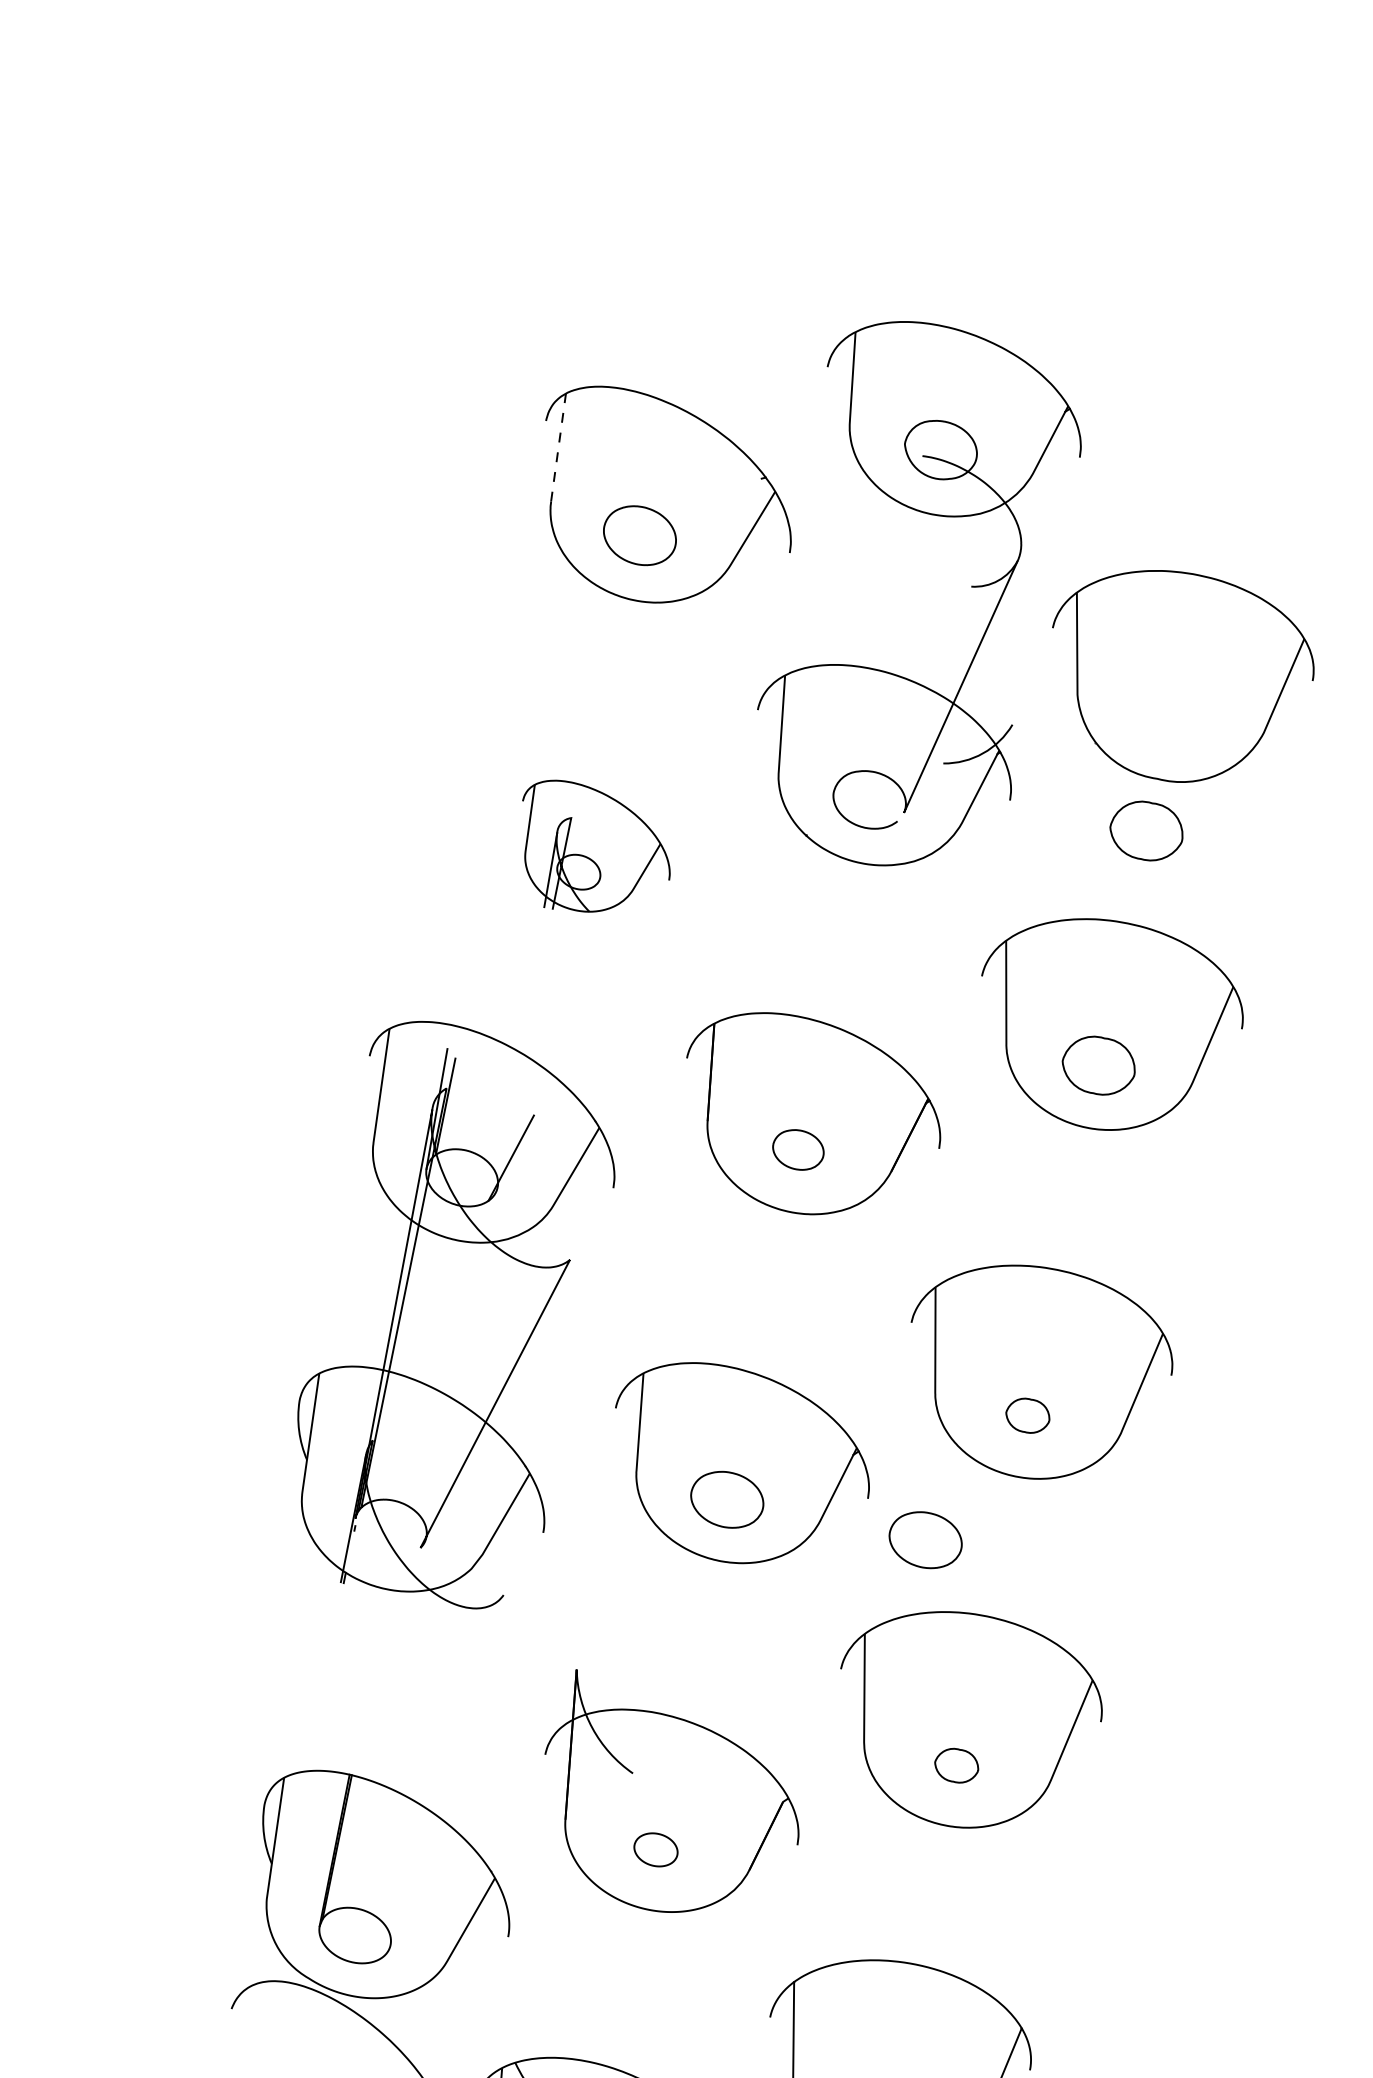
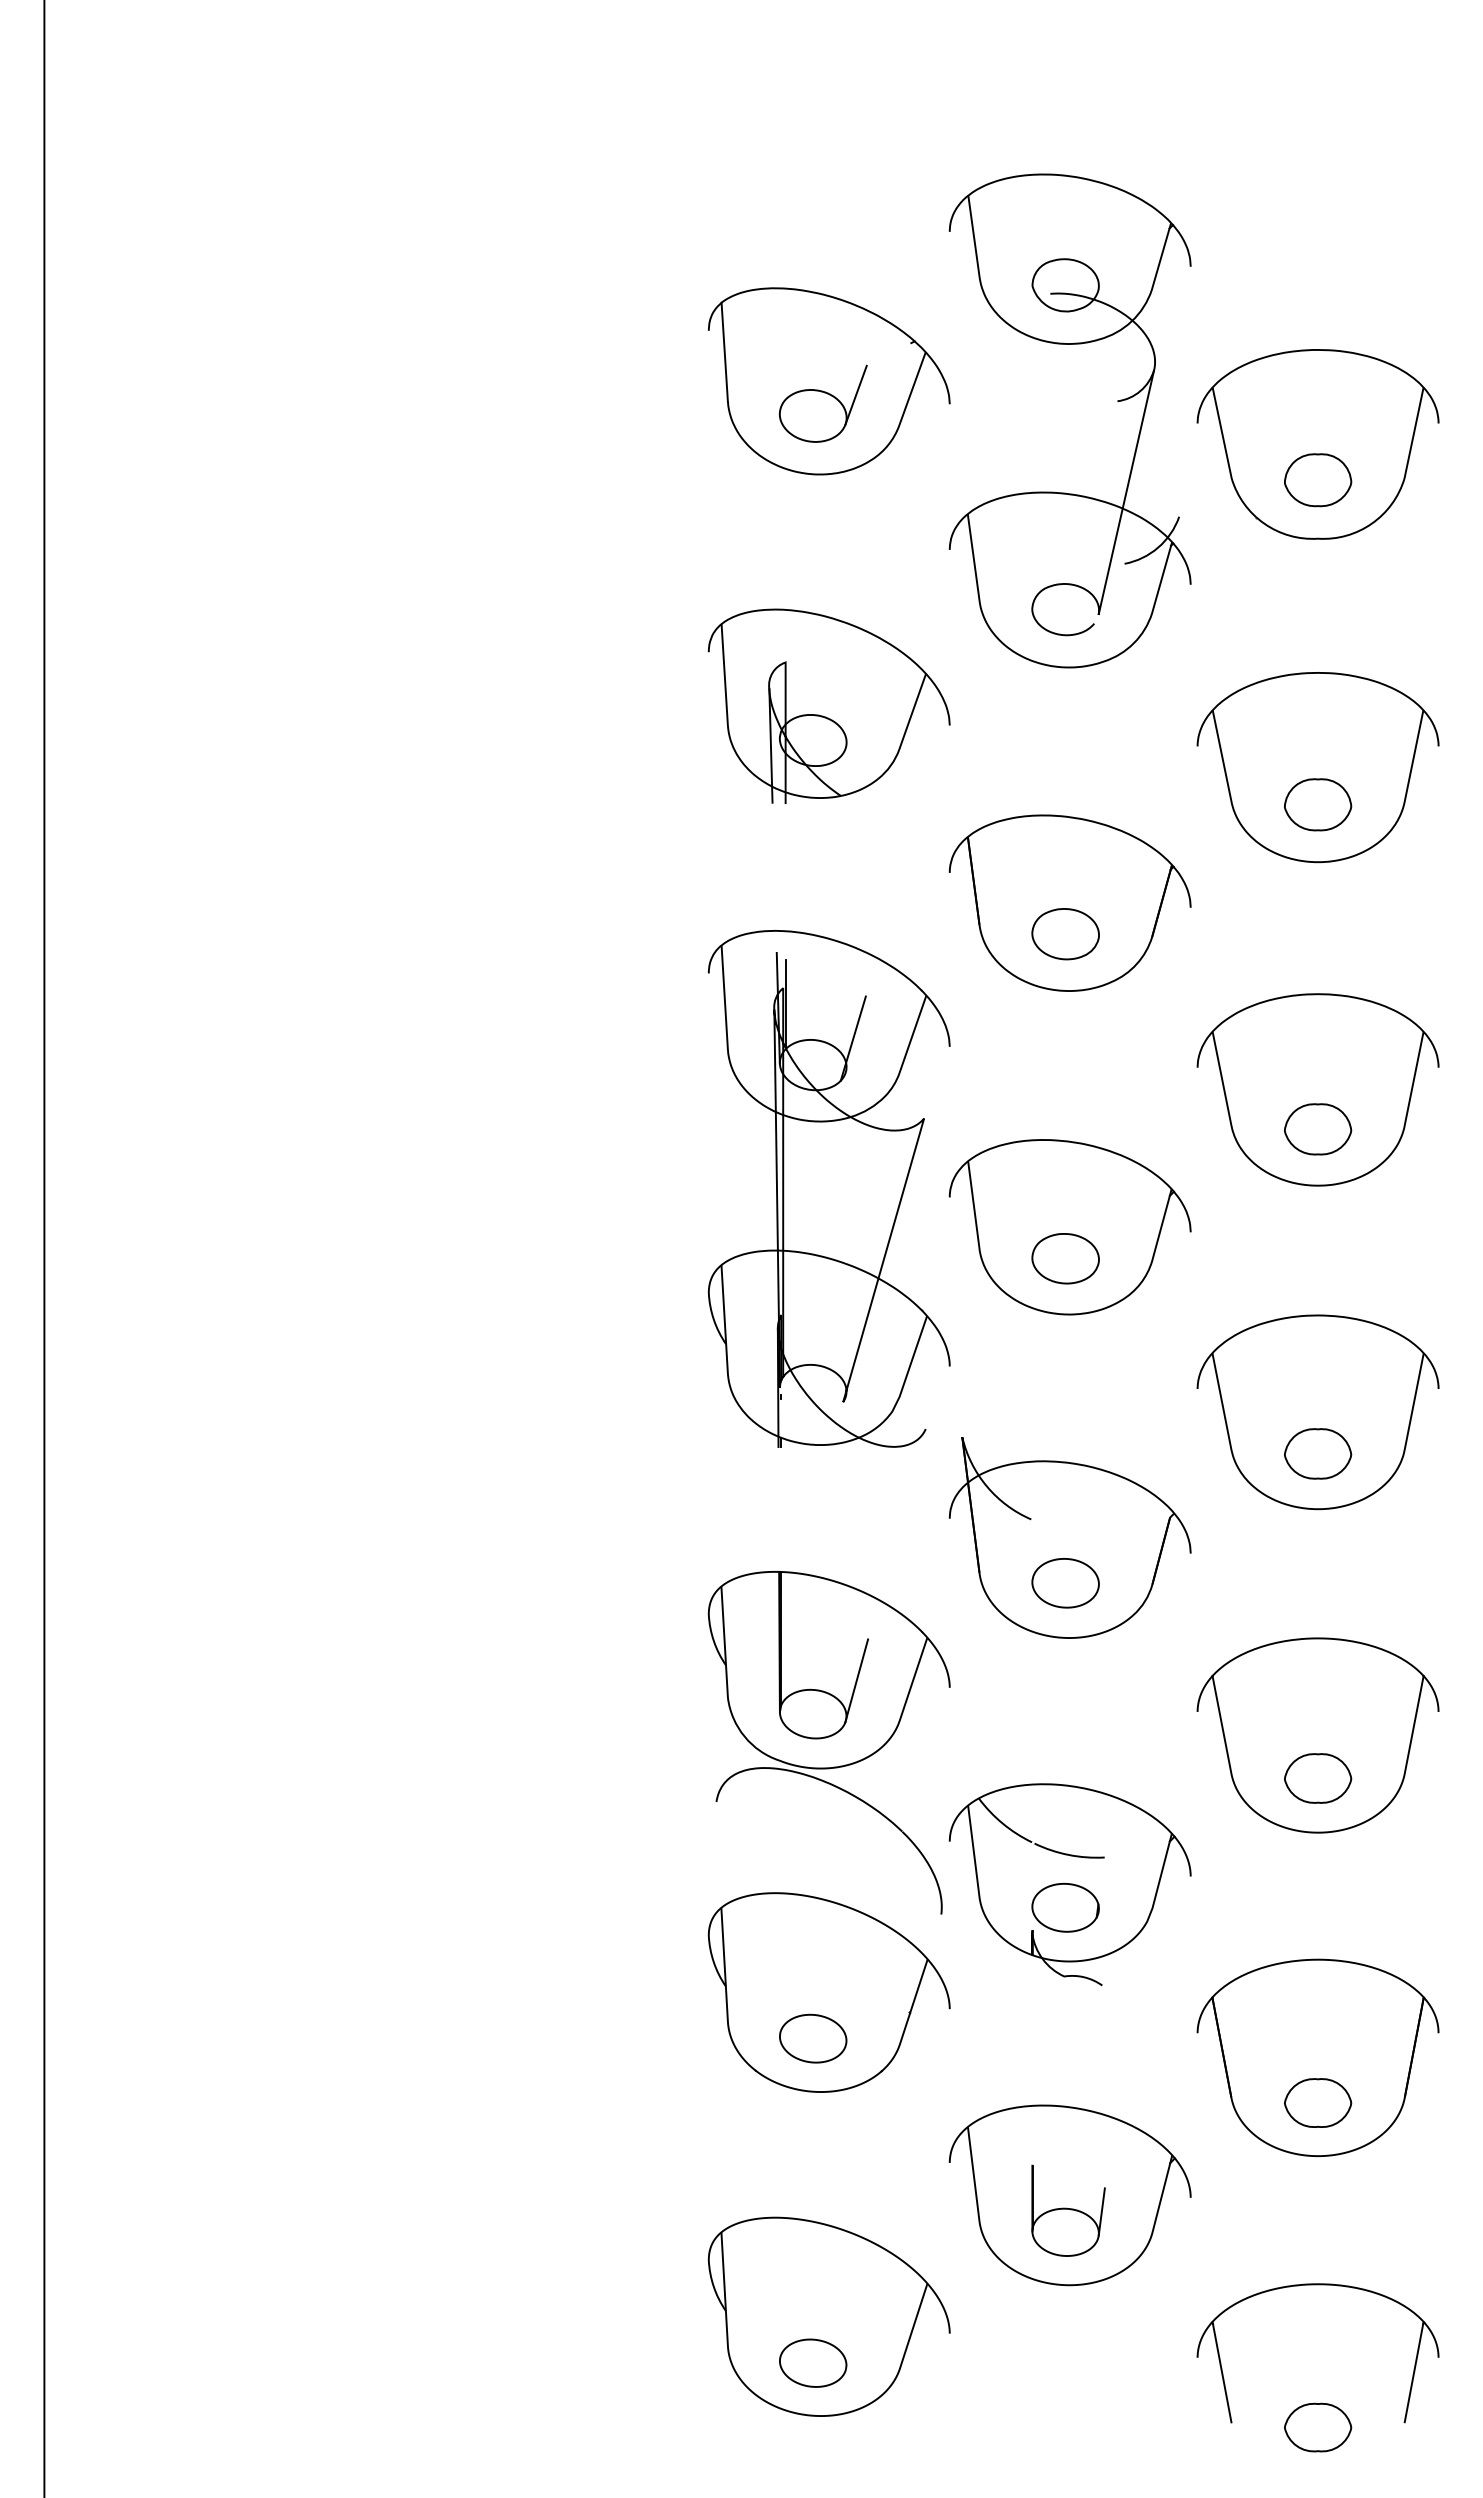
line: (558, 447) -> (724, 352), dashed -> solid
line: (690, 521) -> (855, 394), added
part: (1147, 831) -> (1318, 480), moved
part: (594, 851) -> (829, 705), size x1.67
part: (798, 1150) -> (1065, 934), size x1.43
part: (452, 1314) -> (829, 1188), moved
part: (1028, 1415) -> (1318, 1129), size x1.67
part: (925, 1539) -> (1249, 1258), removed
part: (957, 1765) -> (1318, 1453), size x1.67
part: (655, 1850) -> (1065, 1583), size x1.67
line: (409, 1908) -> (856, 1680), added

